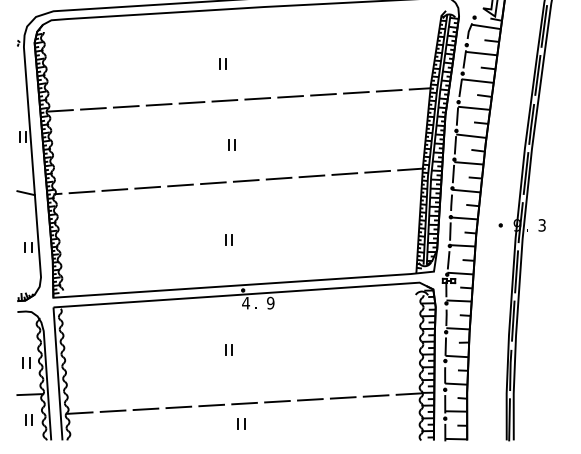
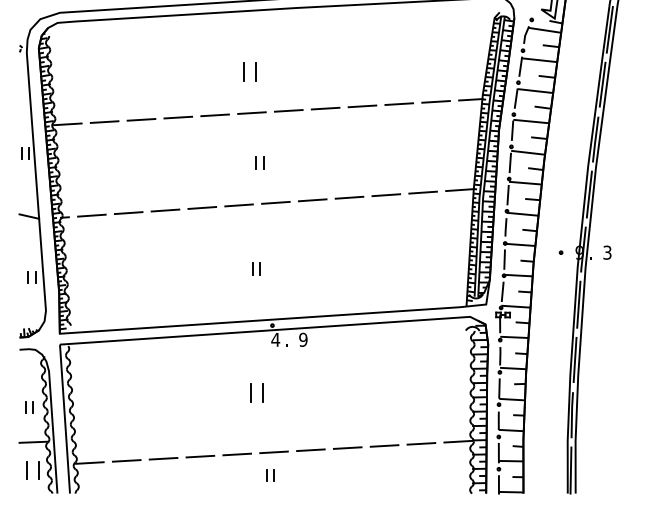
part: (222, 63) -> (249, 71), size x1.6
part: (228, 349) -> (256, 391), size x1.6
part: (28, 419) -> (31, 470), size x1.6

